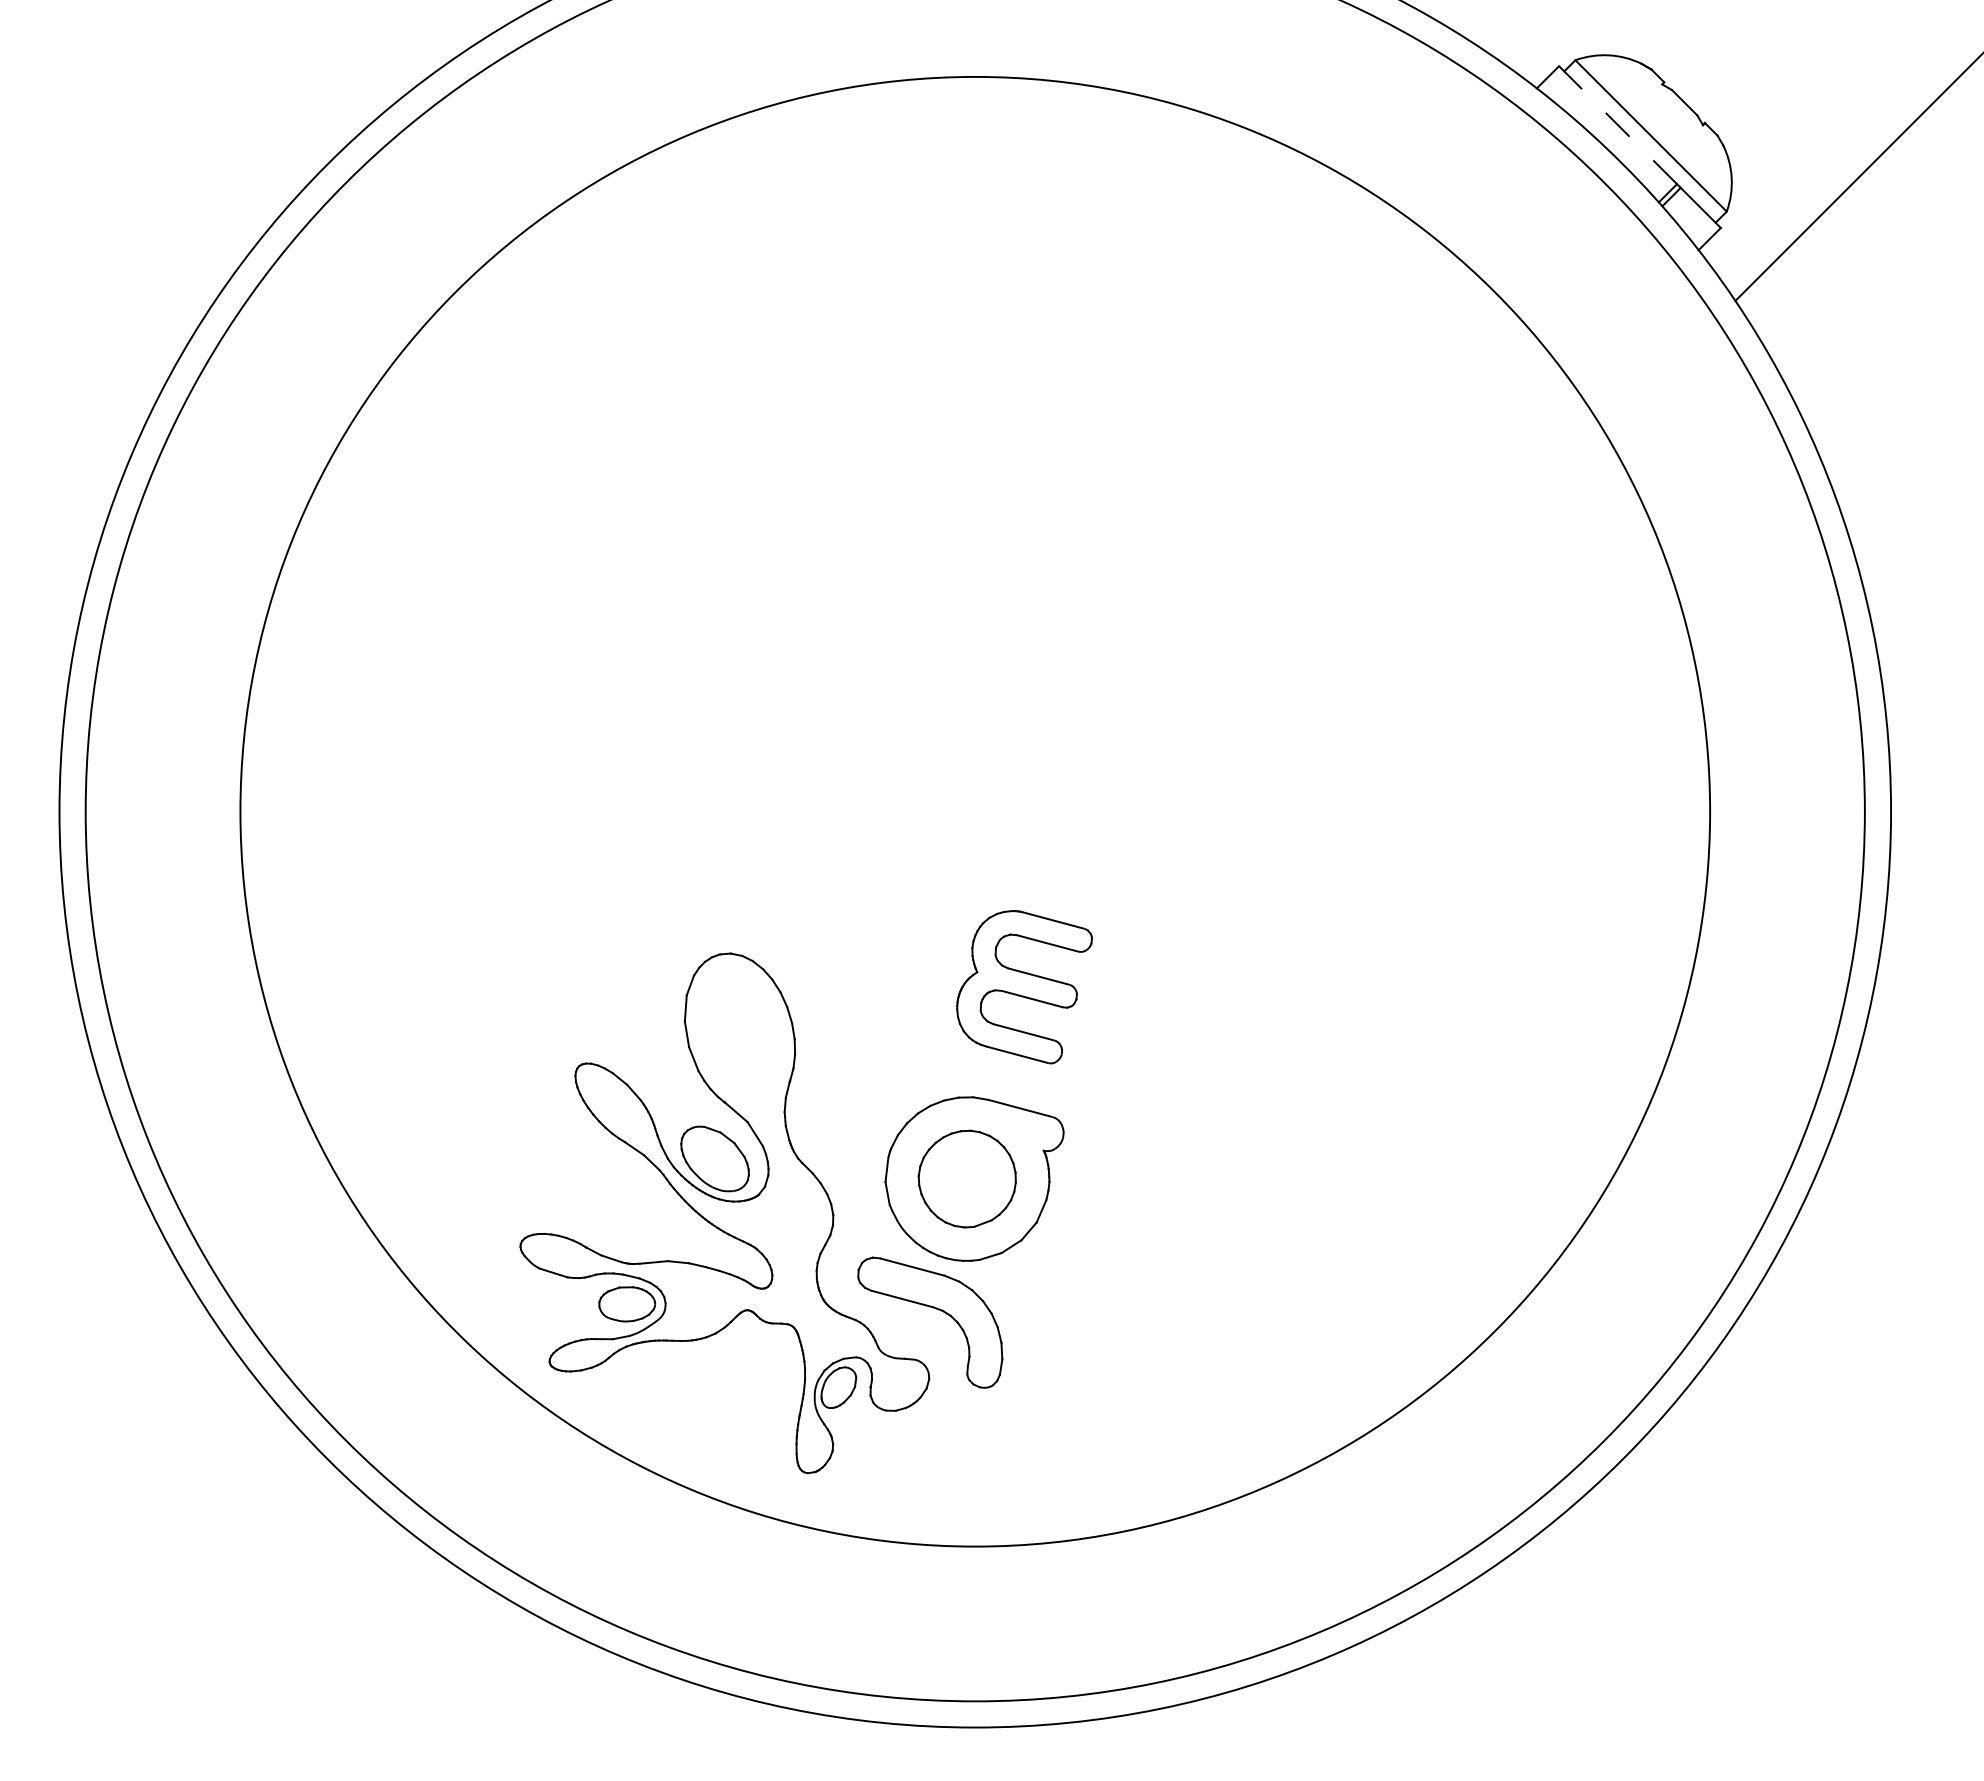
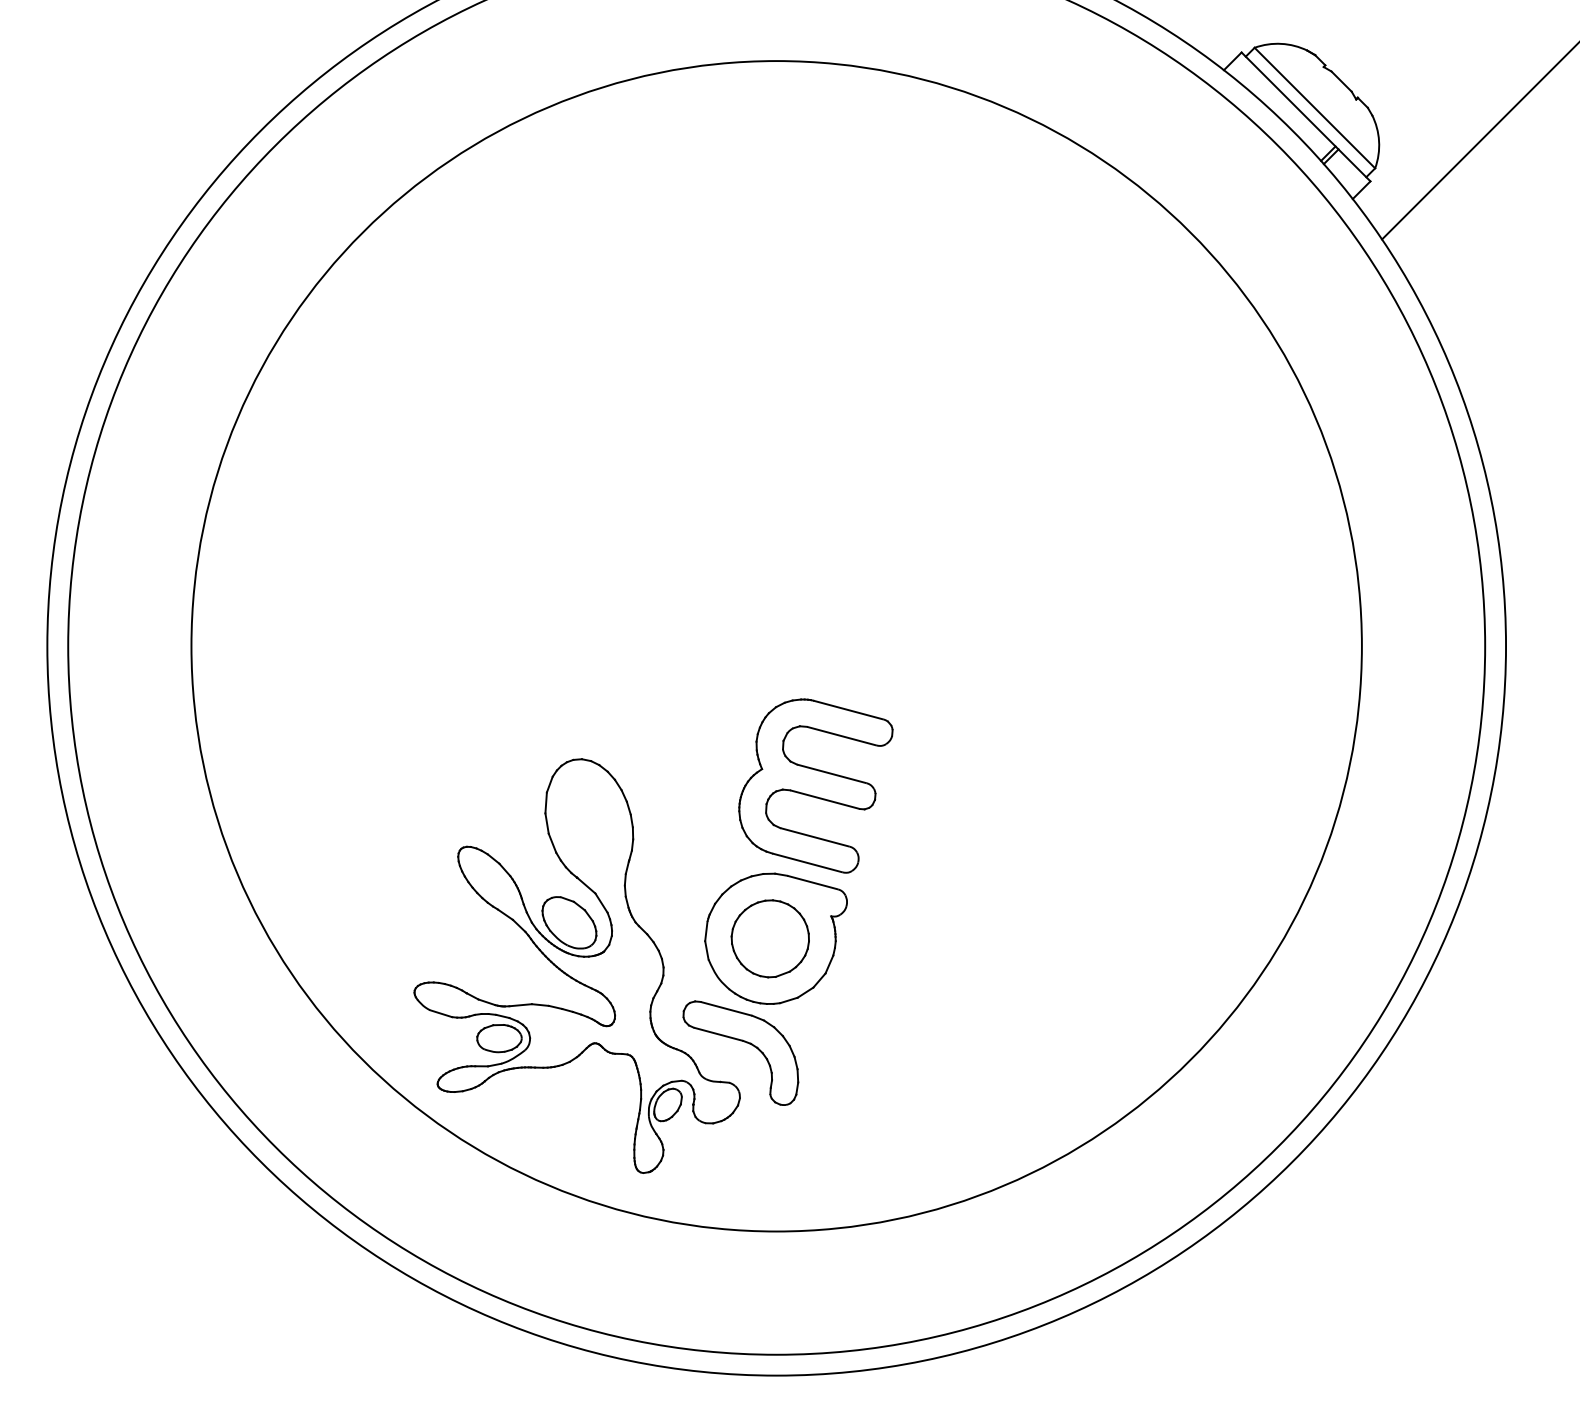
line: (1617, 124) -> (1288, 98), dashed -> solid
part: (1024, 986) -> (815, 785), size x1.43

